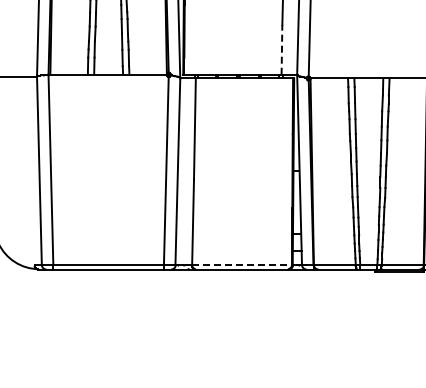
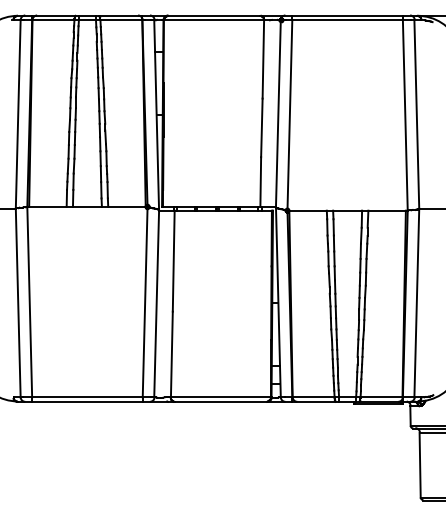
line: (281, 50) -> (260, 182), dashed -> solid
line: (242, 265) -> (221, 397), dashed -> solid

